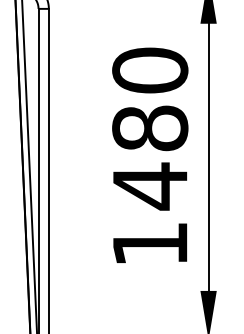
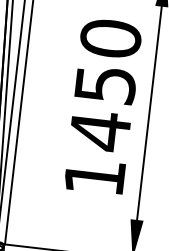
text: (150, 128) -> (105, 84), 1480 -> 1450

